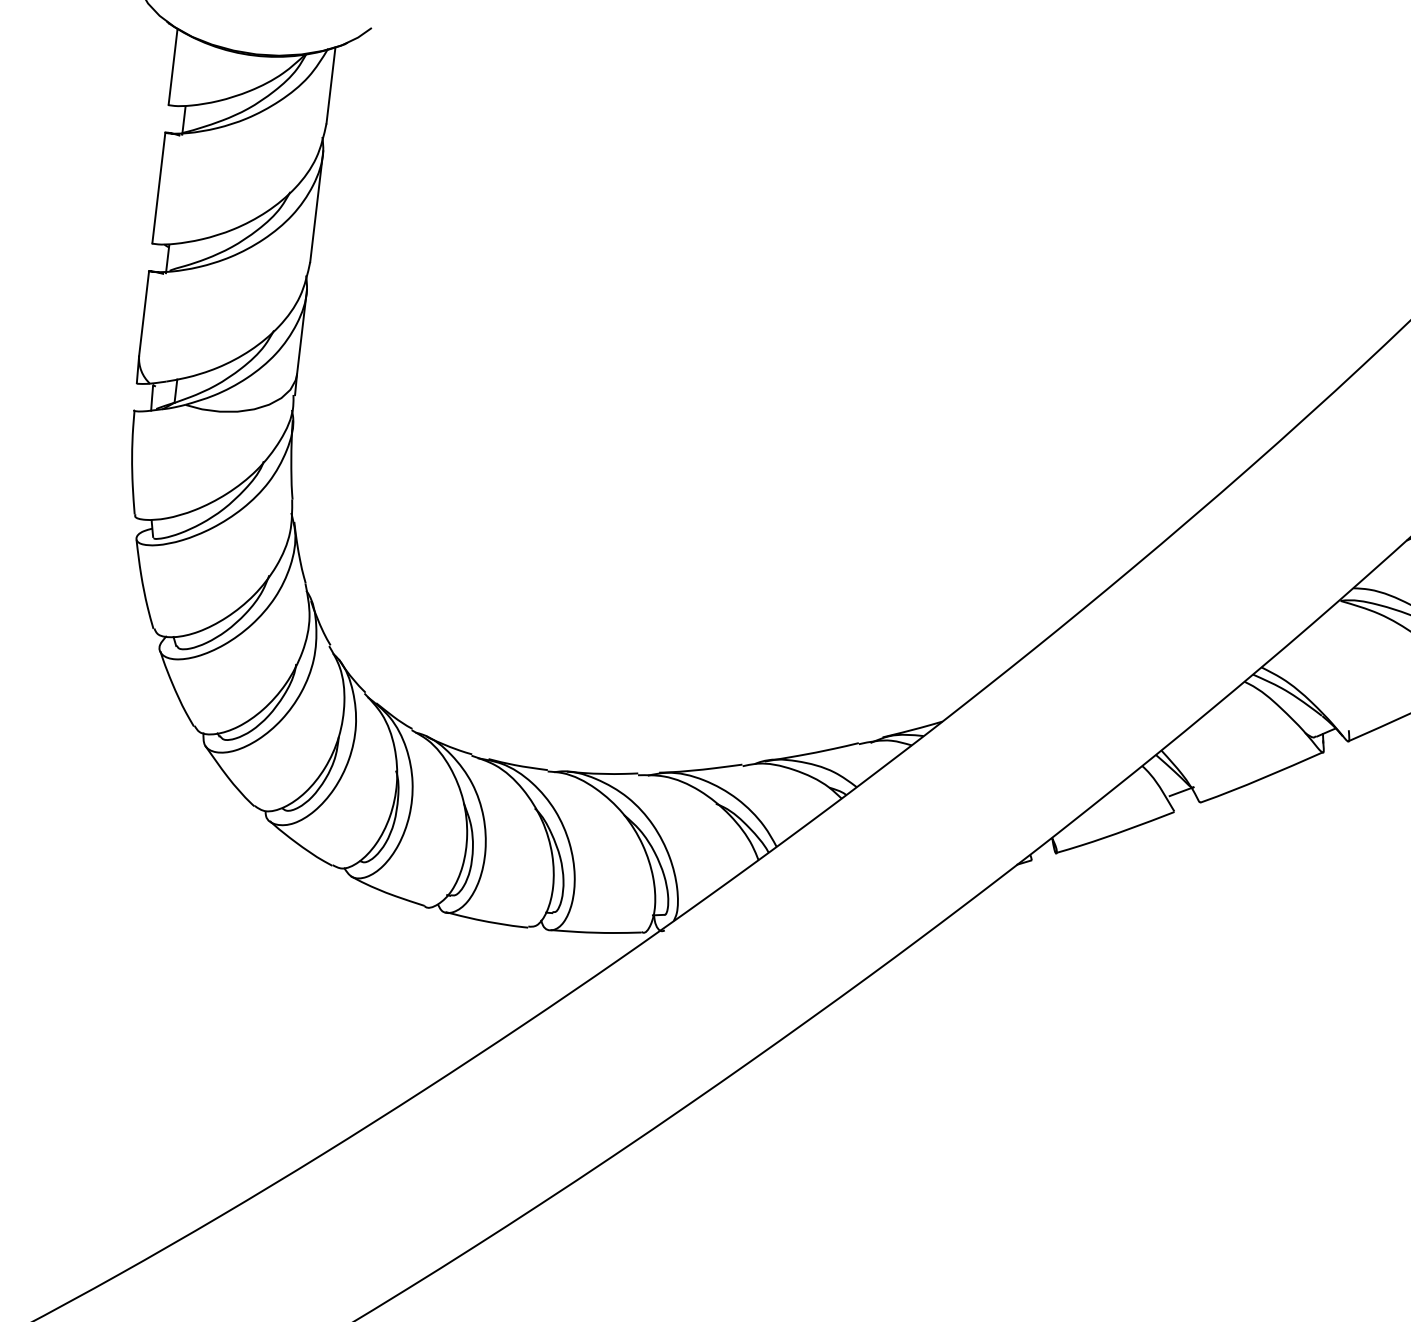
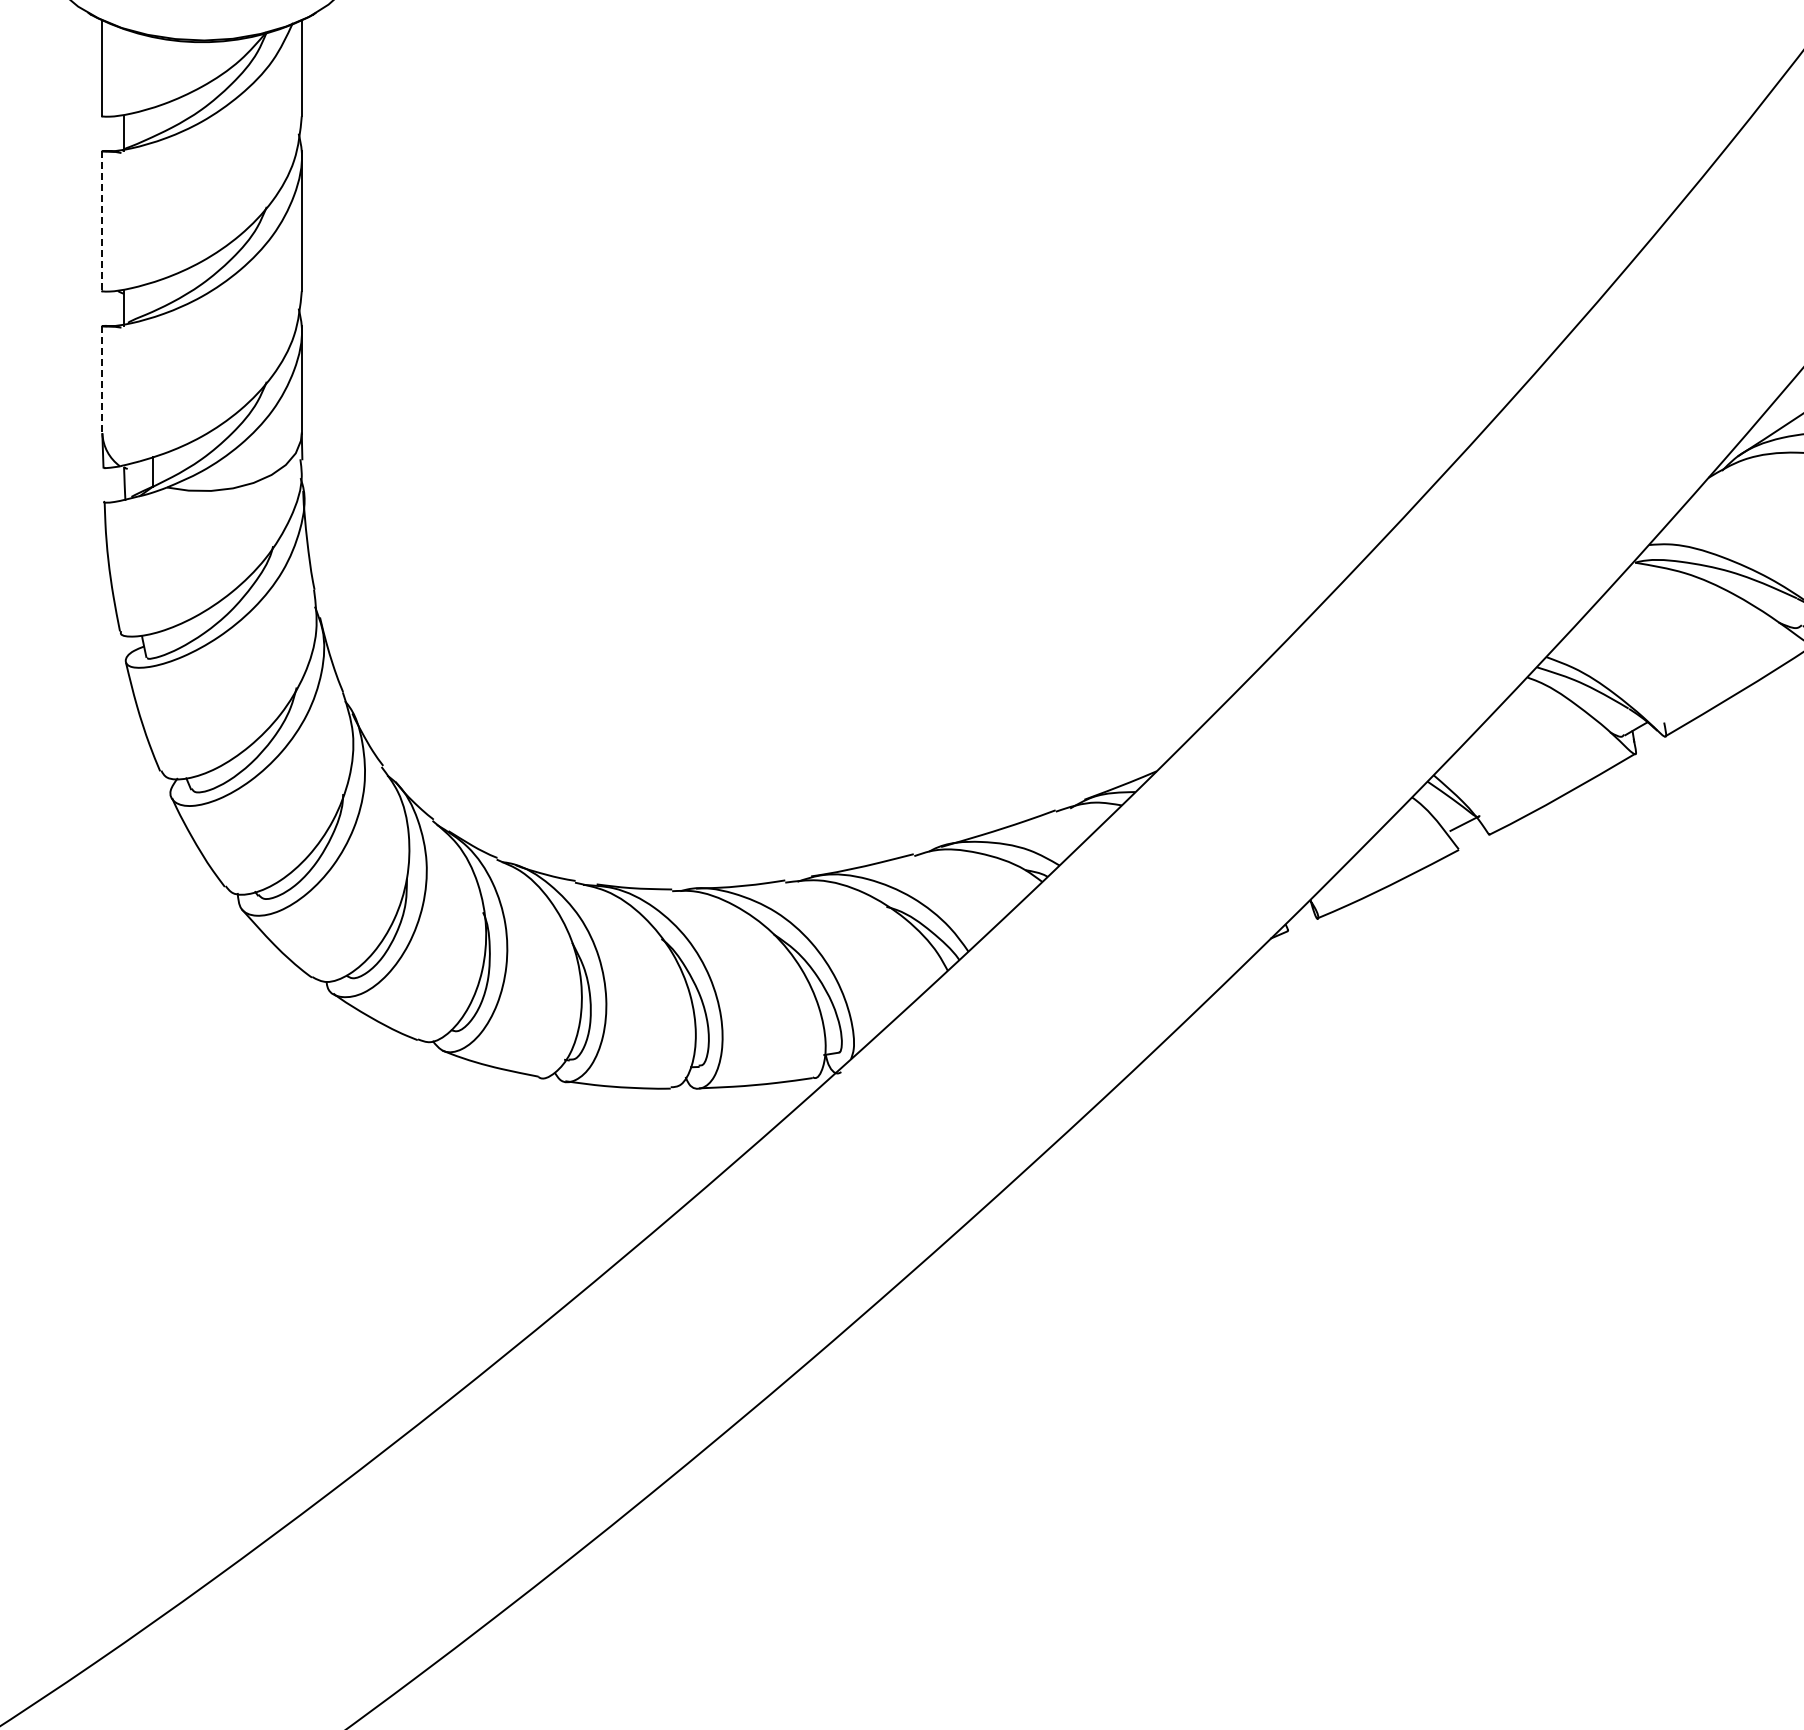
line: (158, 188) -> (102, 221), solid -> dashed
line: (144, 313) -> (102, 379), solid -> dashed

